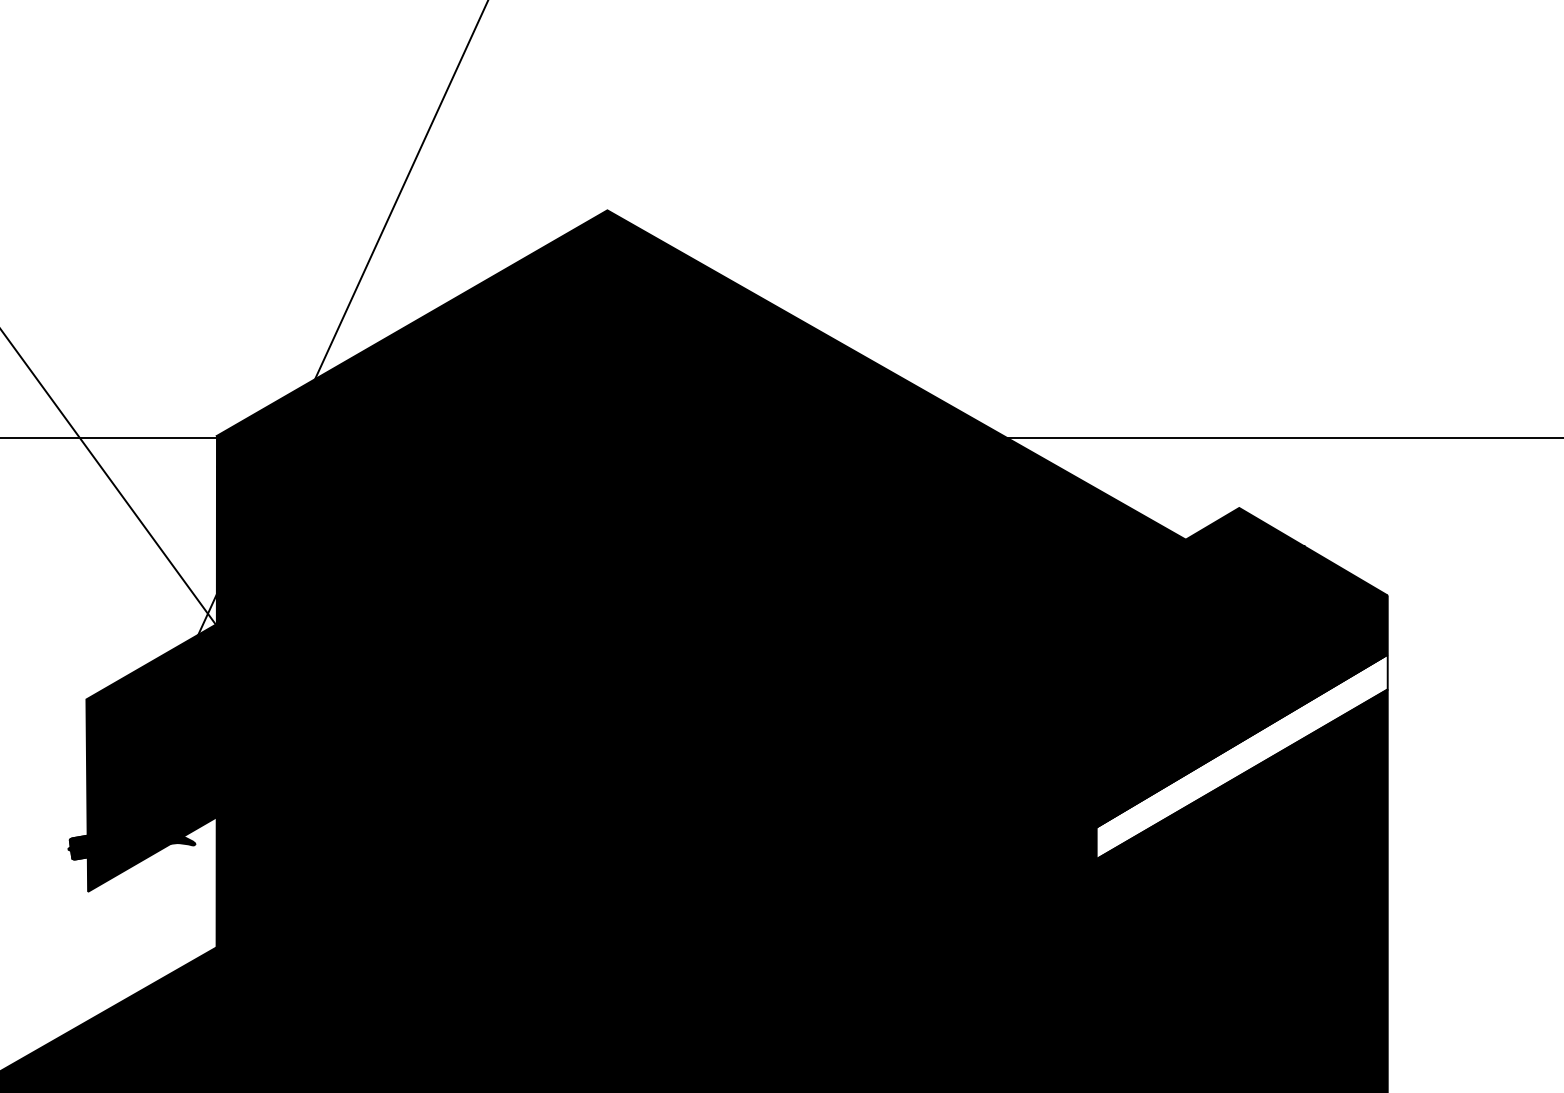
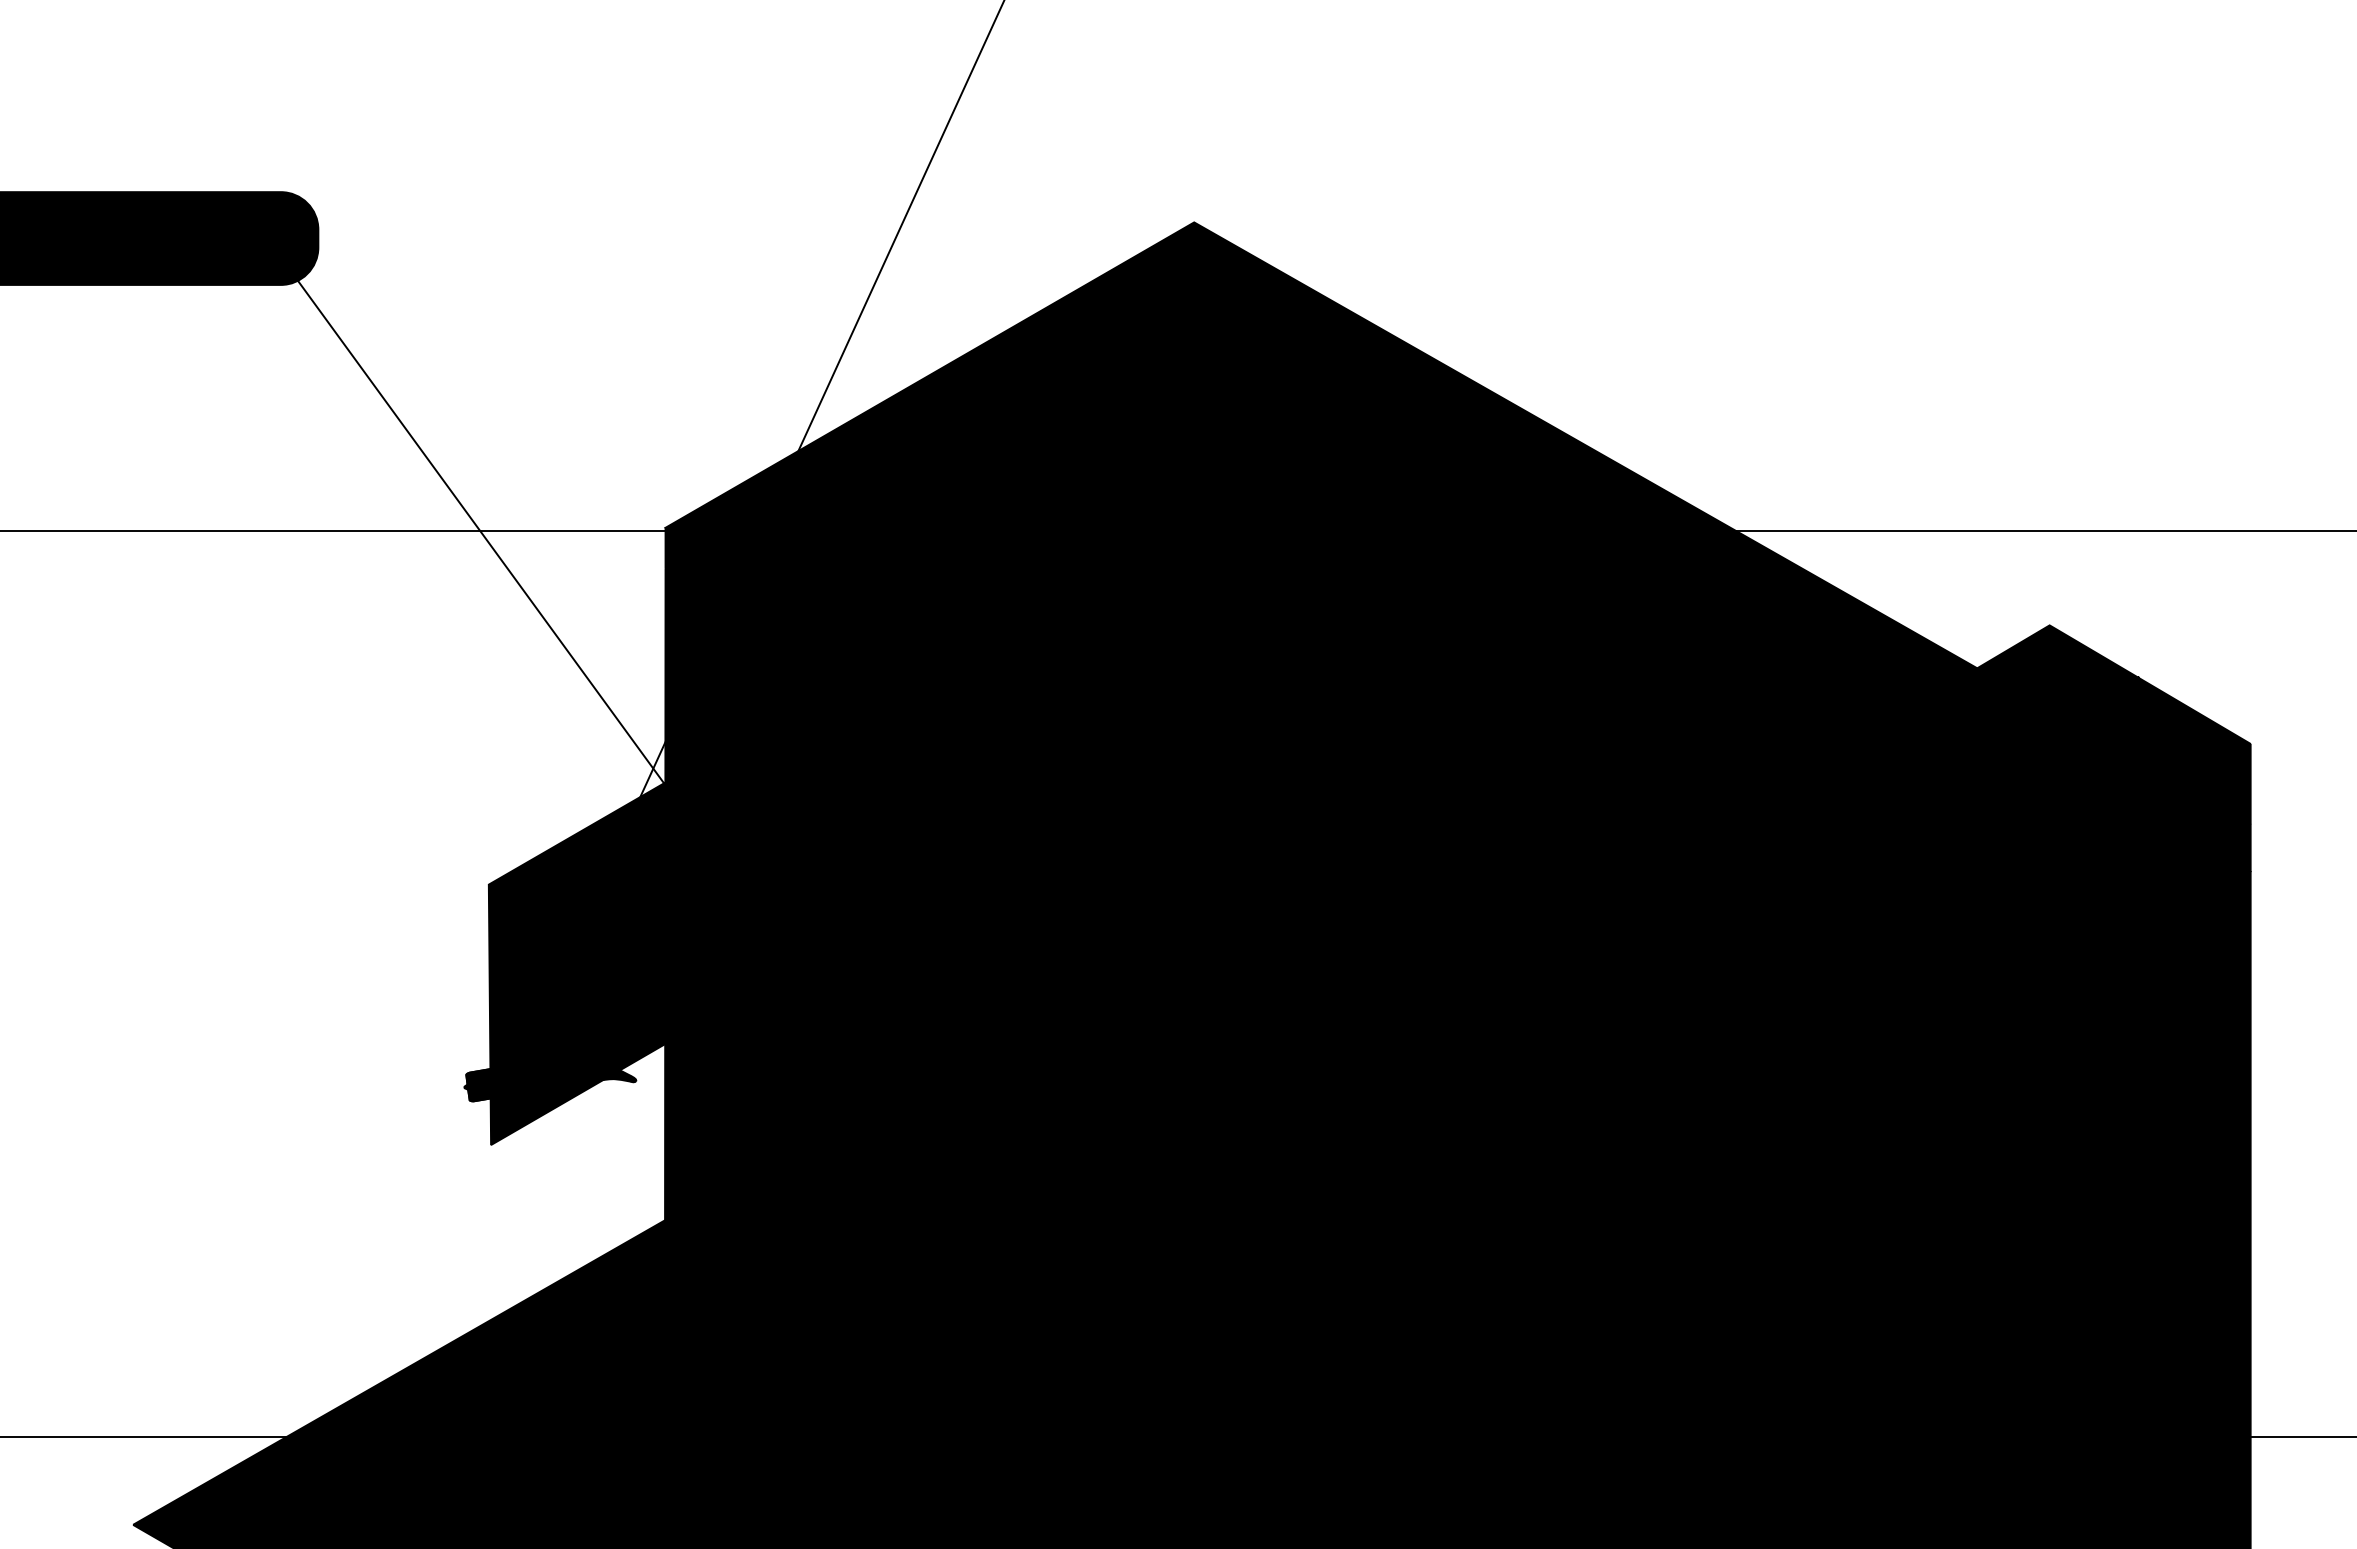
fill: (1192, 785) -> (1986, 1000), added

